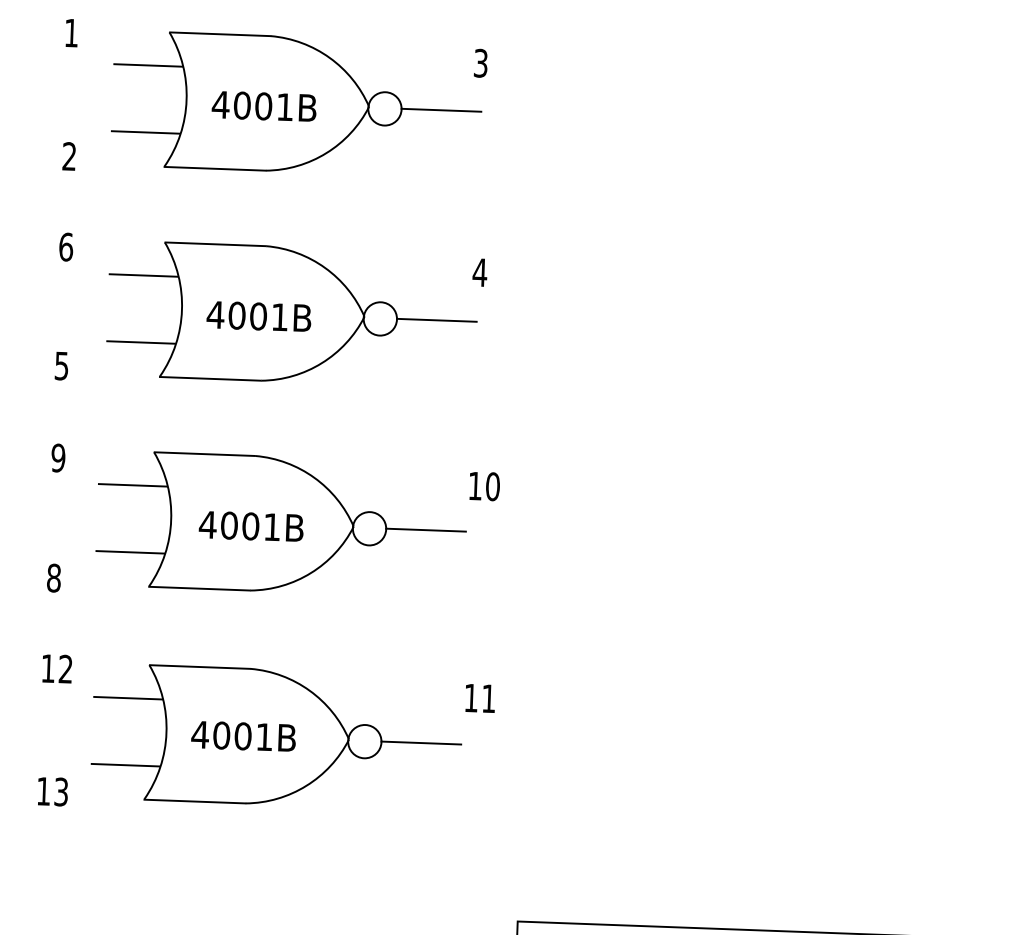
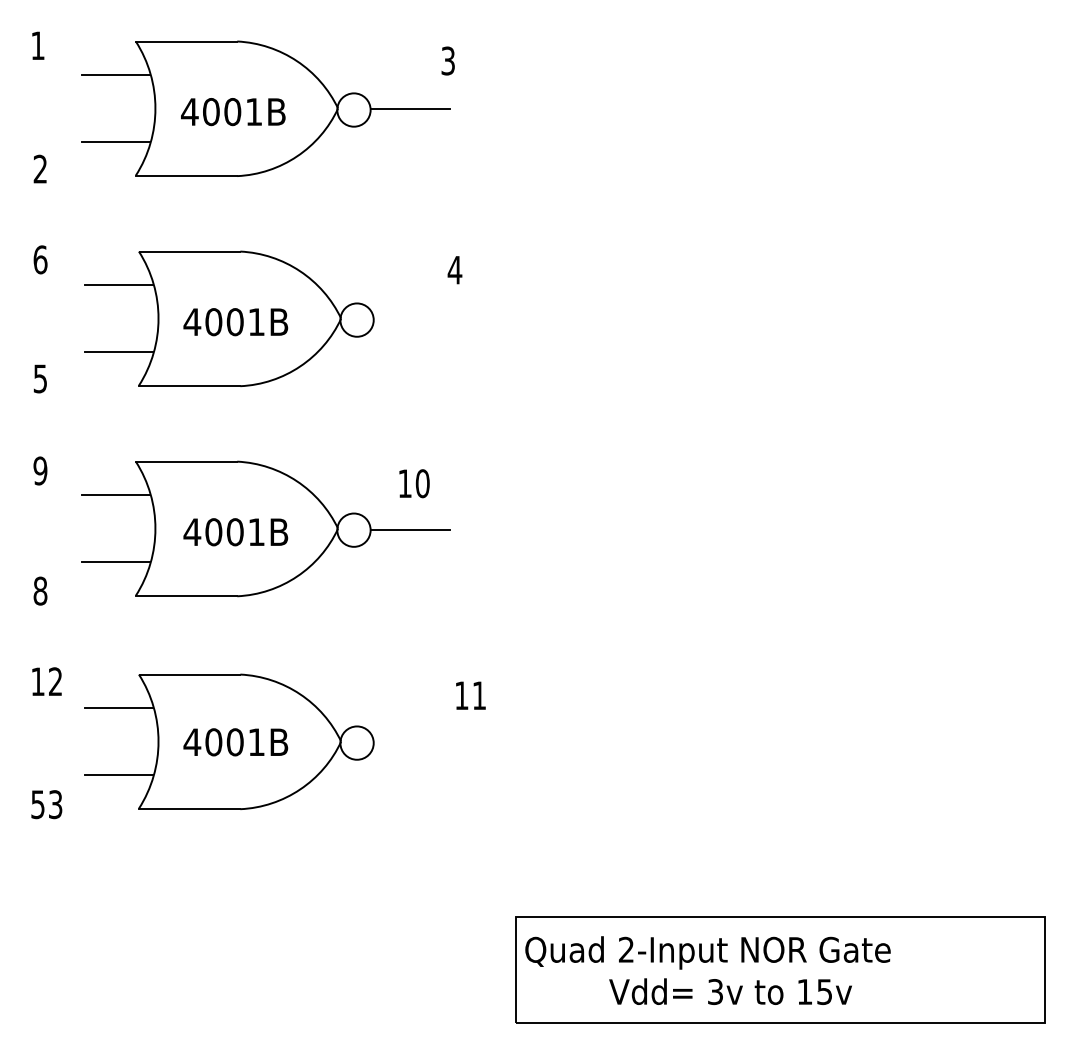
line: (436, 320) -> (413, 319), removed
text: (484, 486) -> (414, 483), moved
line: (421, 743) -> (413, 742), removed
text: (43, 791) -> (37, 804), 13 -> 53

